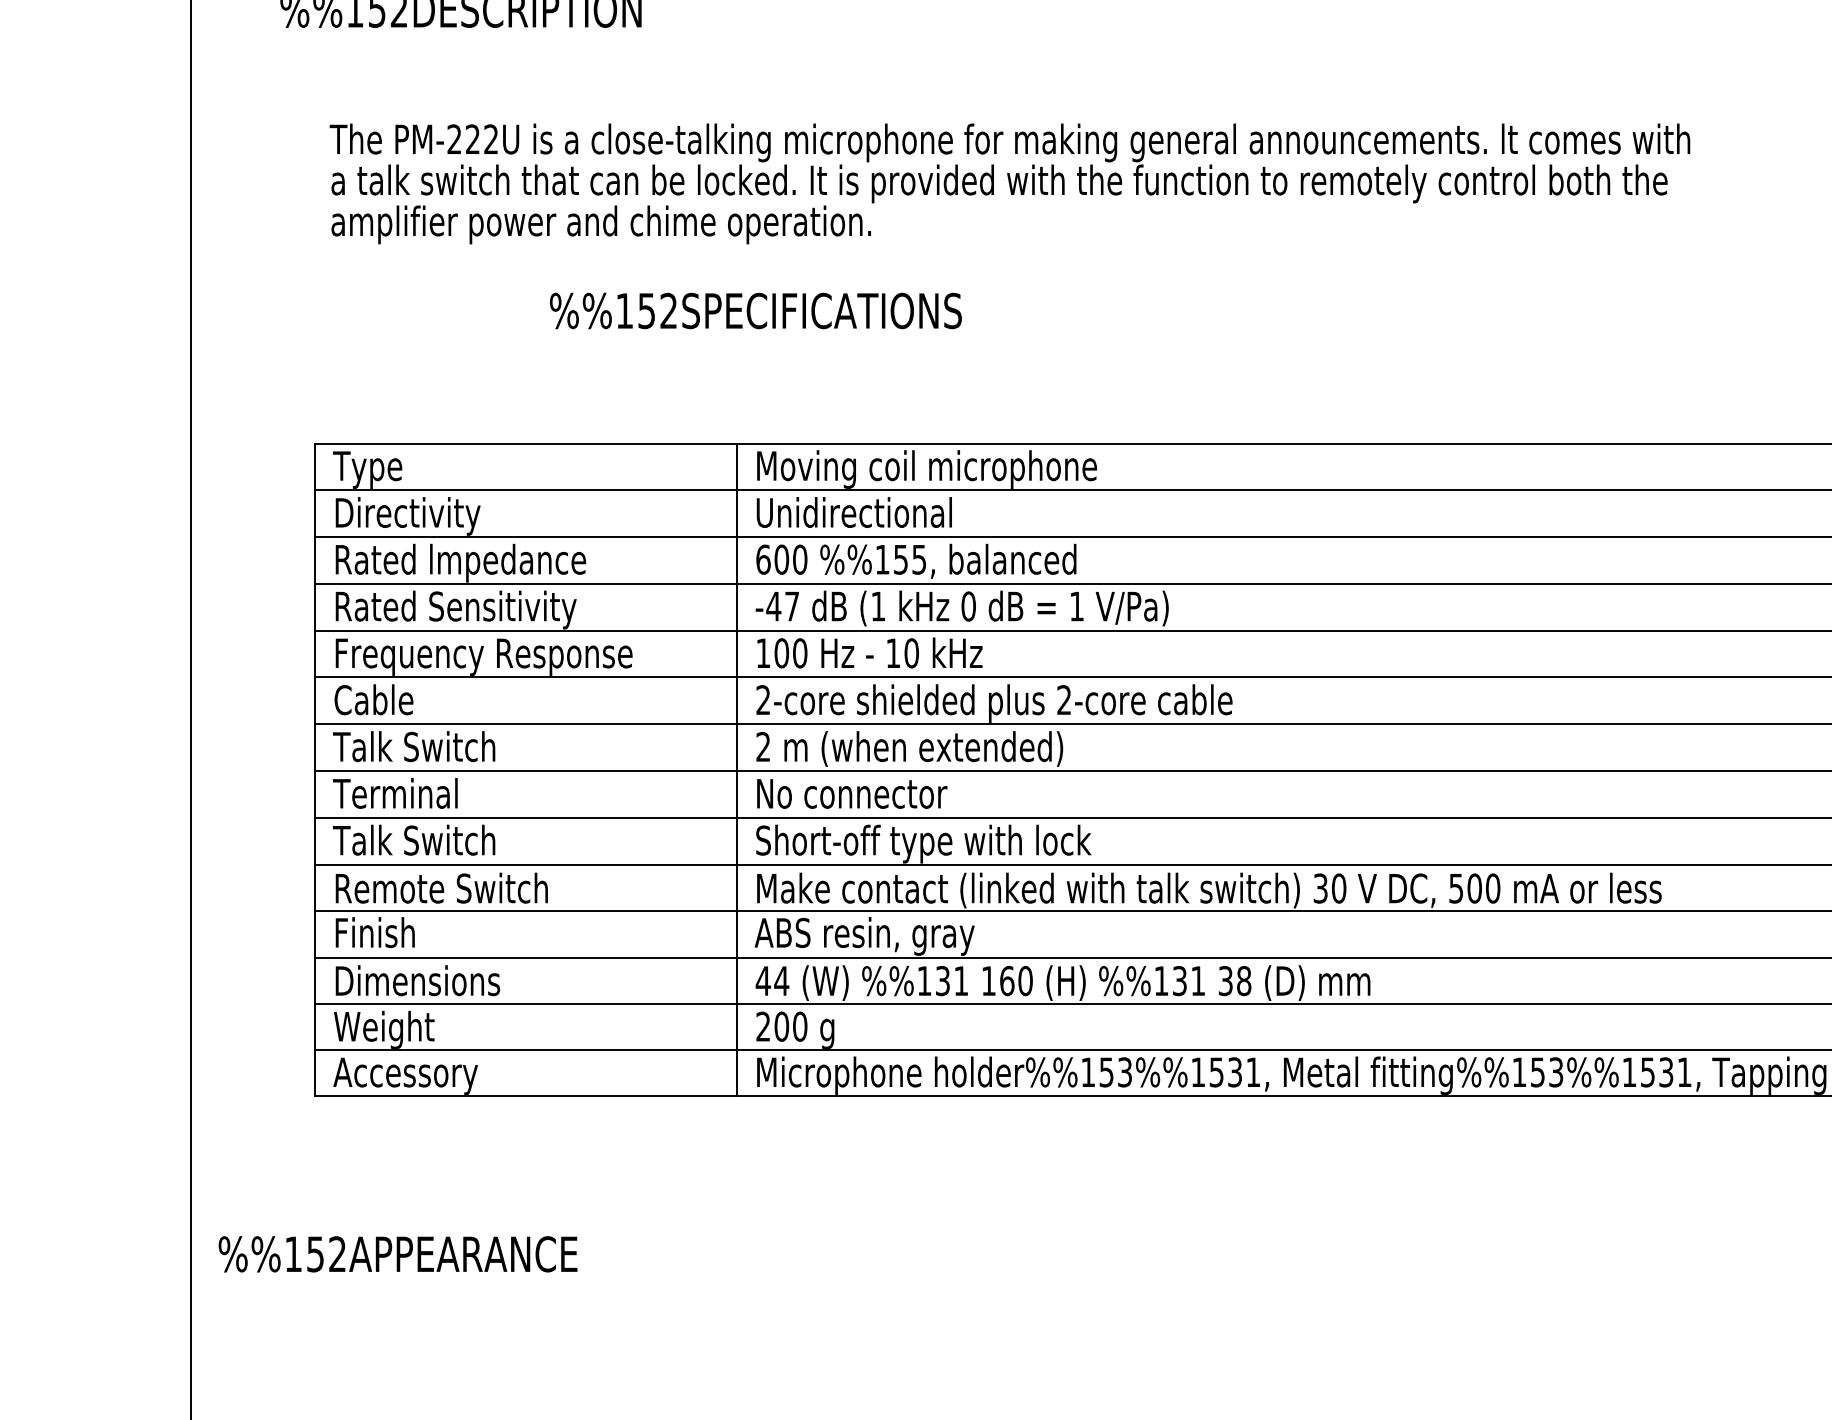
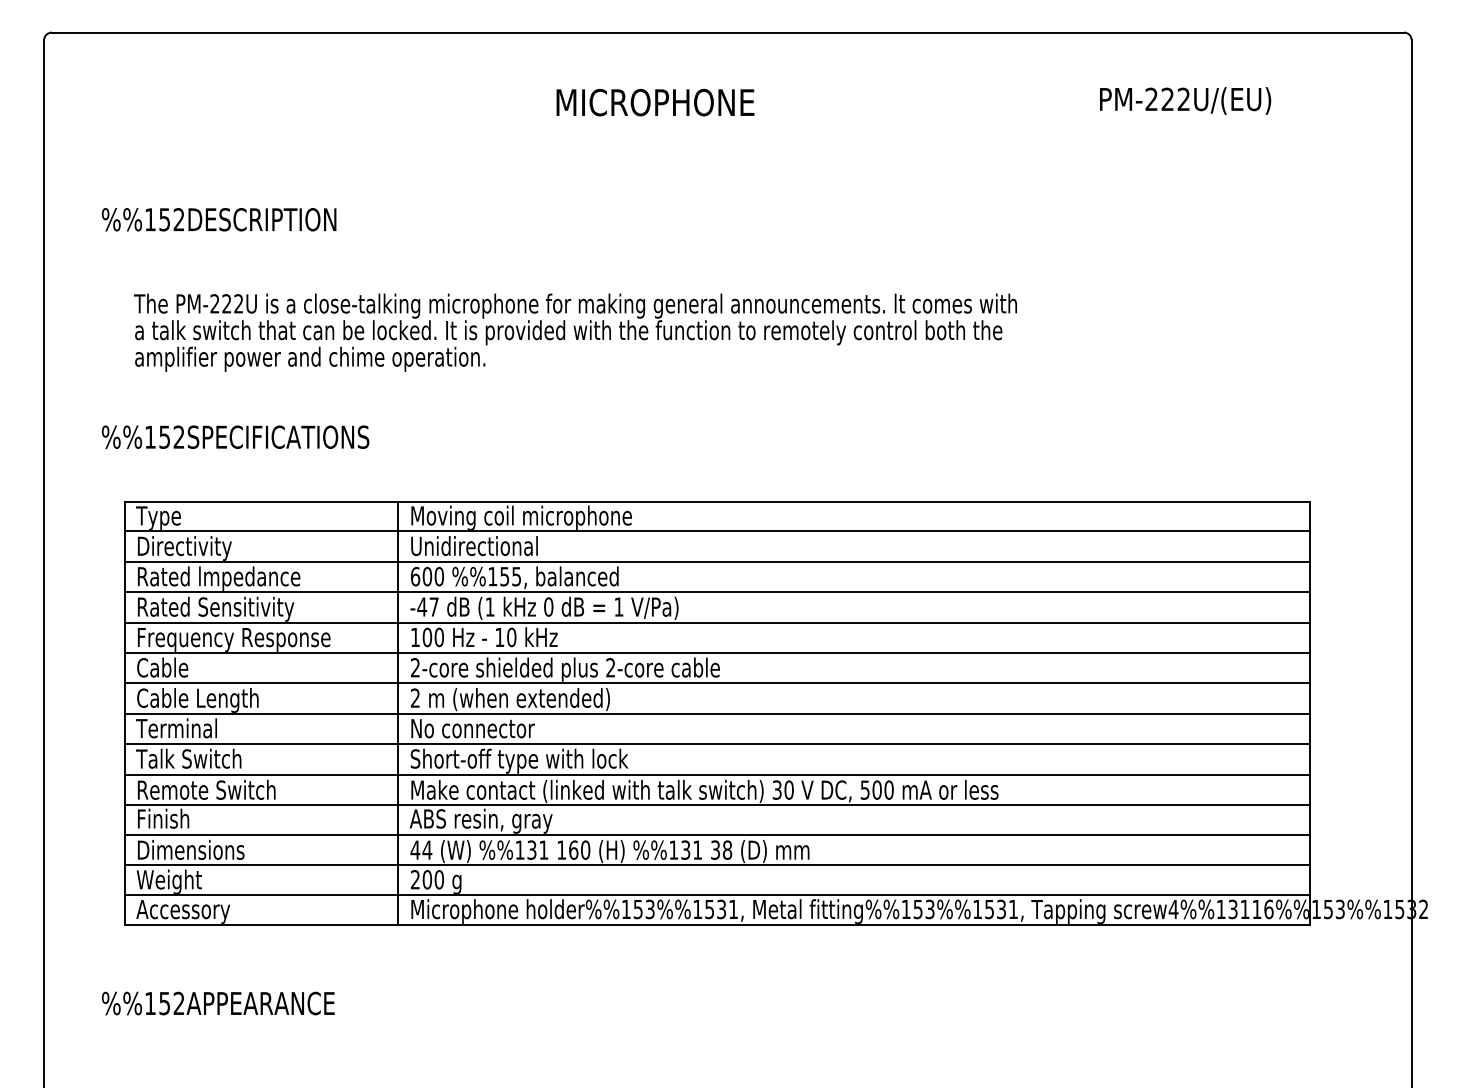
text: (755, 309) -> (235, 436), moved
text: (427, 750) -> (197, 700), Talk Switch -> Cable Length
text: (396, 1254) -> (217, 1003), moved

